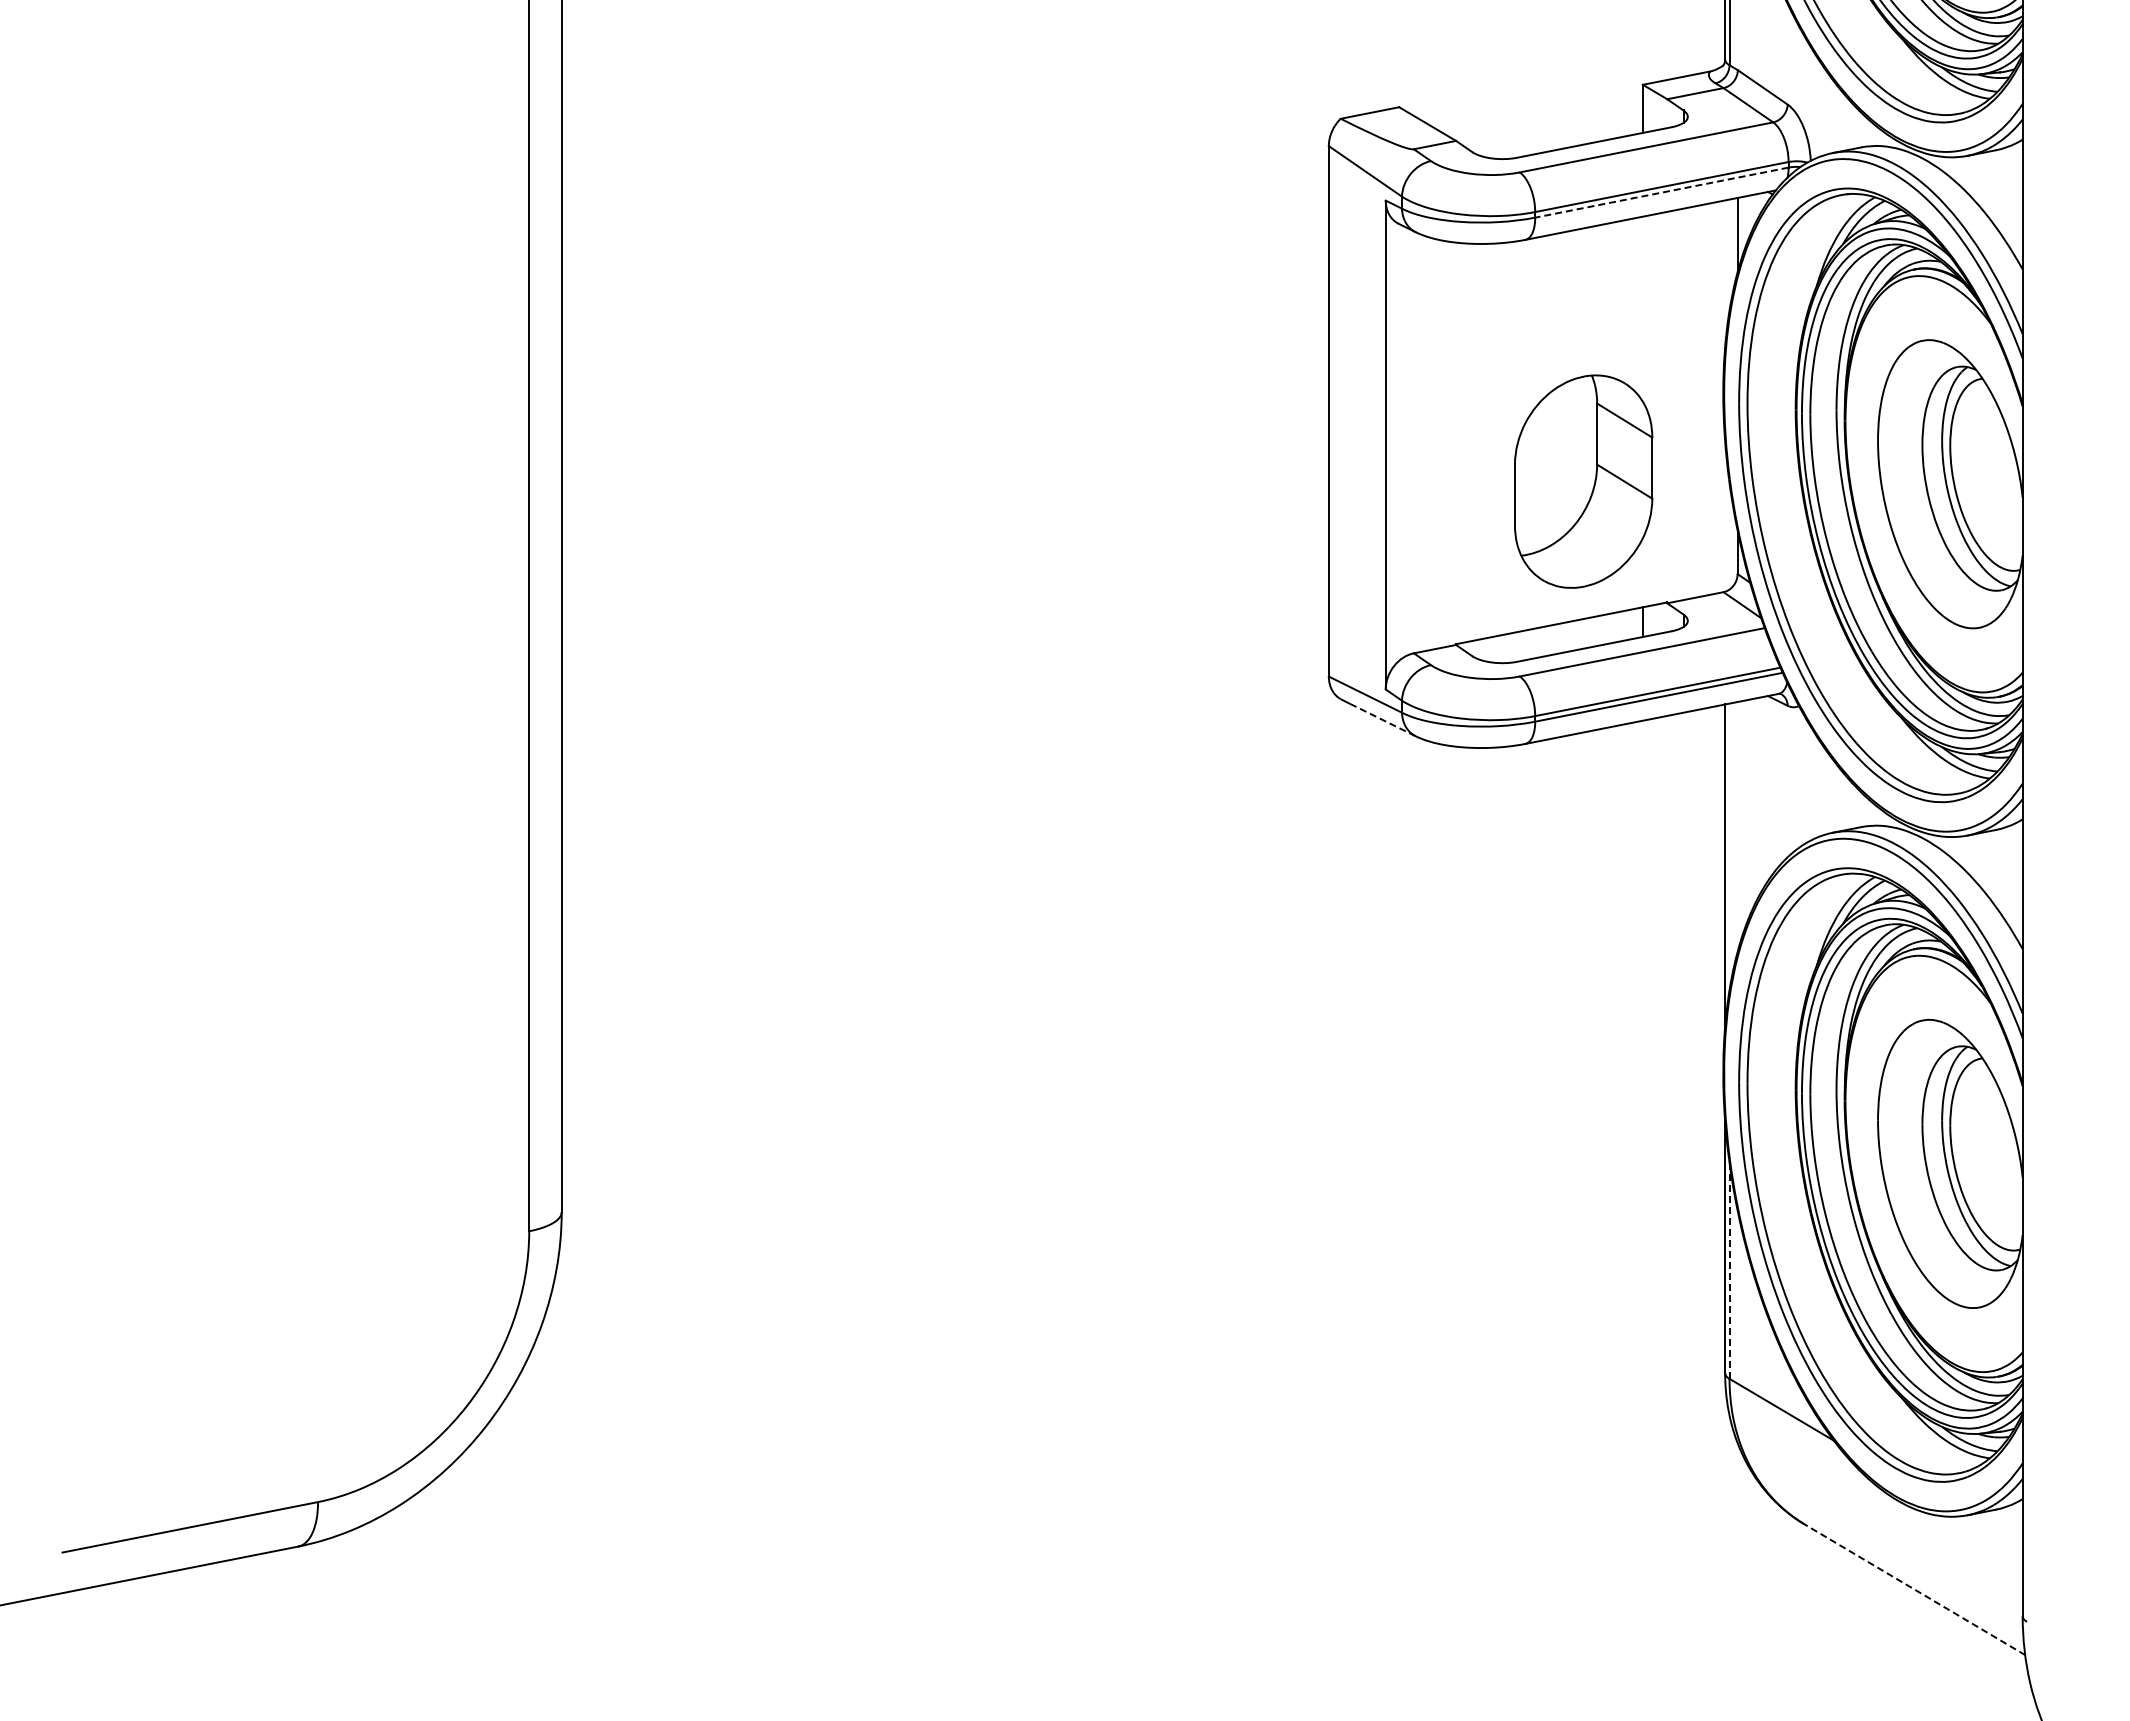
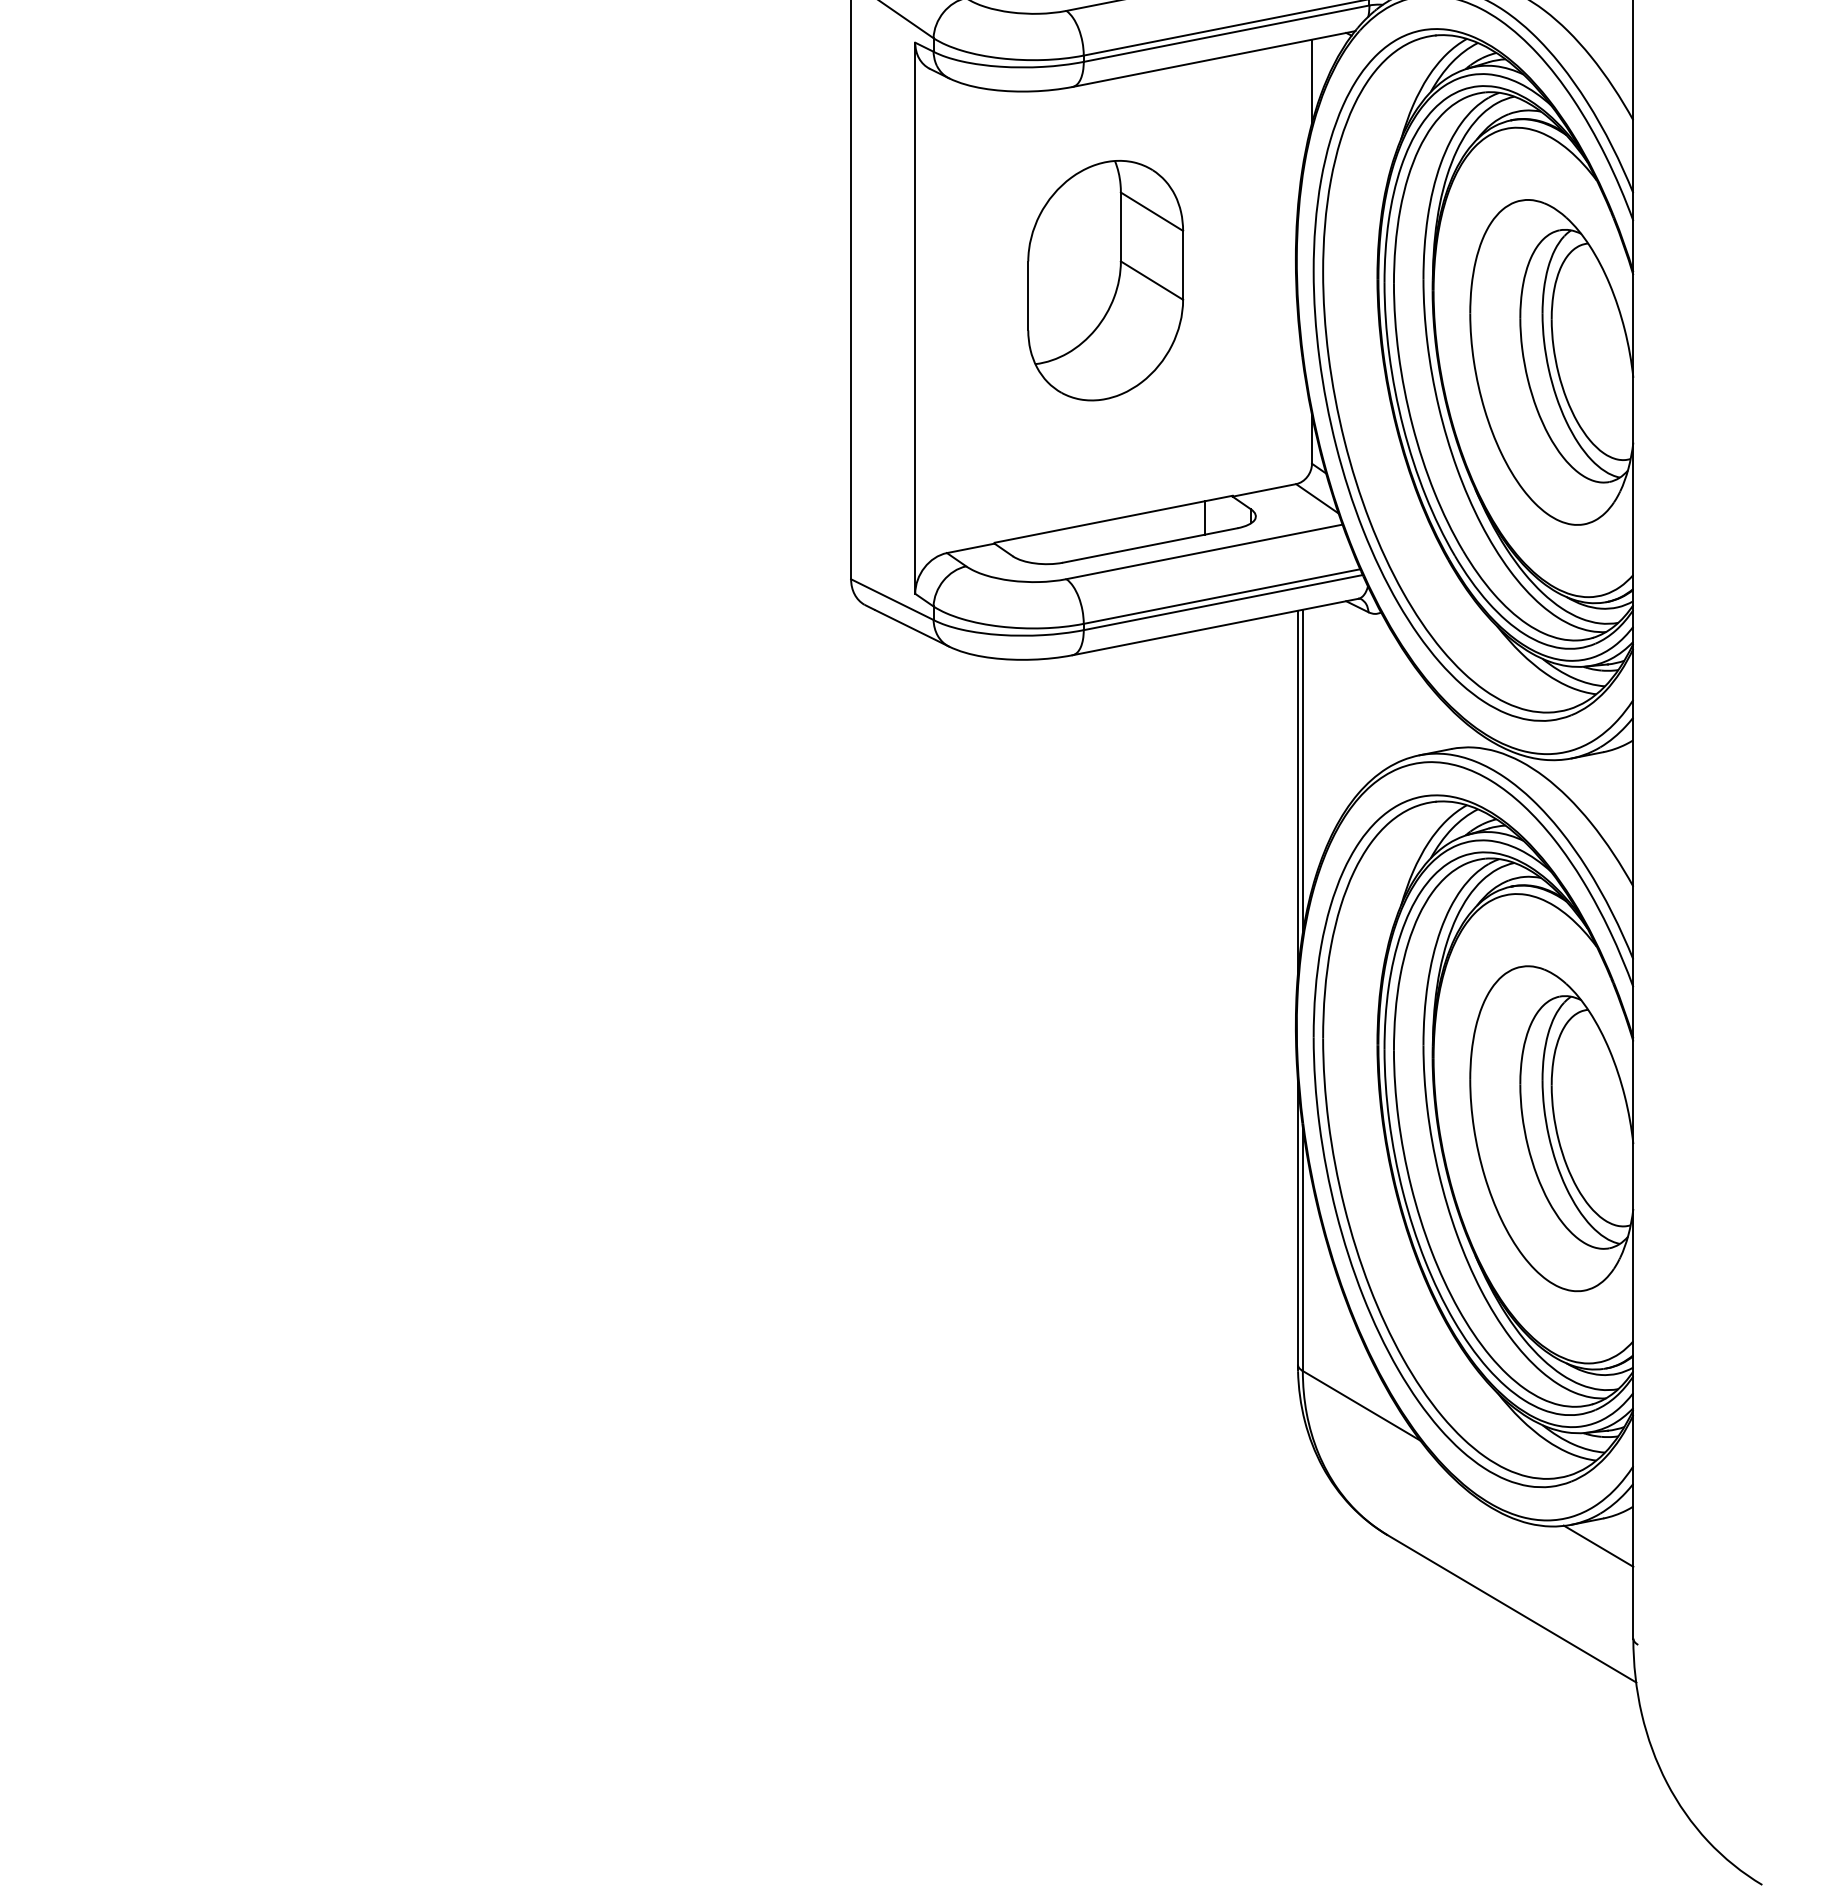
line: (1661, 192) -> (1226, 33), dashed -> solid
part: (1583, 481) -> (1105, 280), moved
line: (1382, 720) -> (911, 628), dashed -> solid
line: (1729, 846) -> (1302, 770), added
line: (1729, 1270) -> (1302, 1248), dashed -> solid
line: (1991, 1533) -> (1598, 1545), added
line: (1914, 1589) -> (1511, 1608), dashed -> solid

